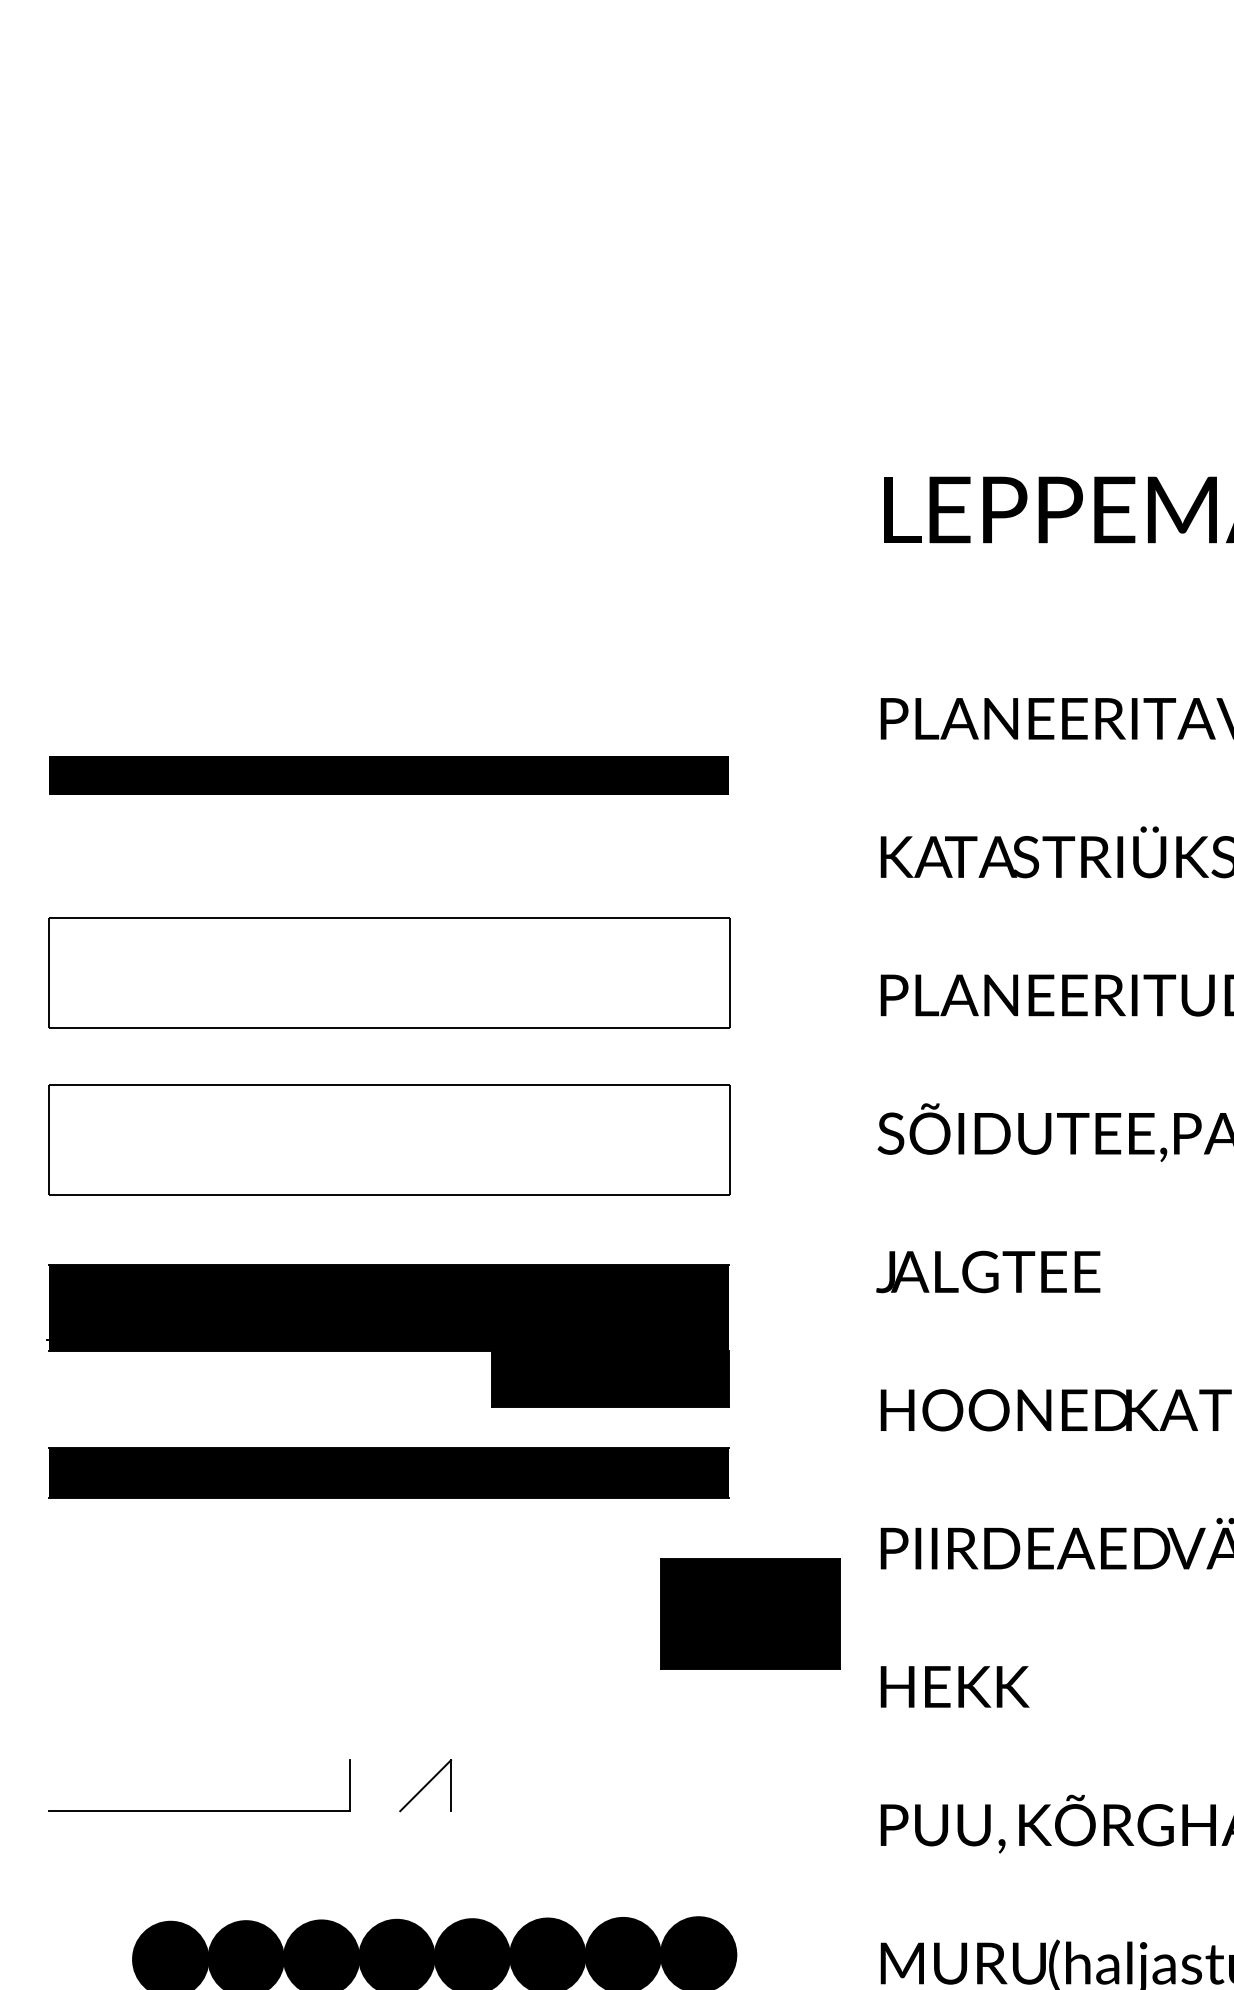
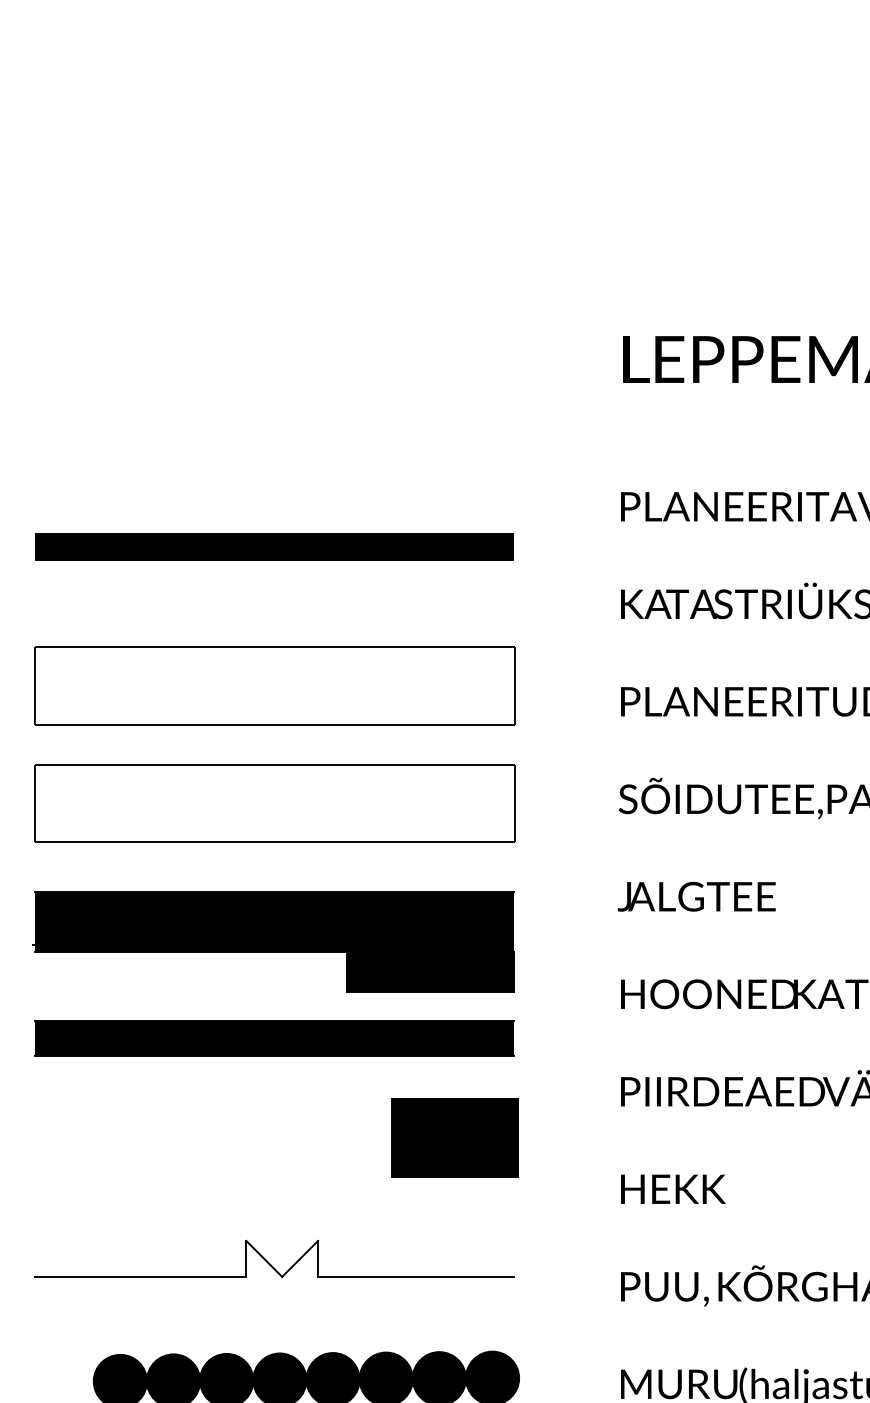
part: (750, 1613) -> (455, 1137), moved
line: (374, 1785) -> (264, 1258), added
line: (589, 1811) -> (415, 1277), added

